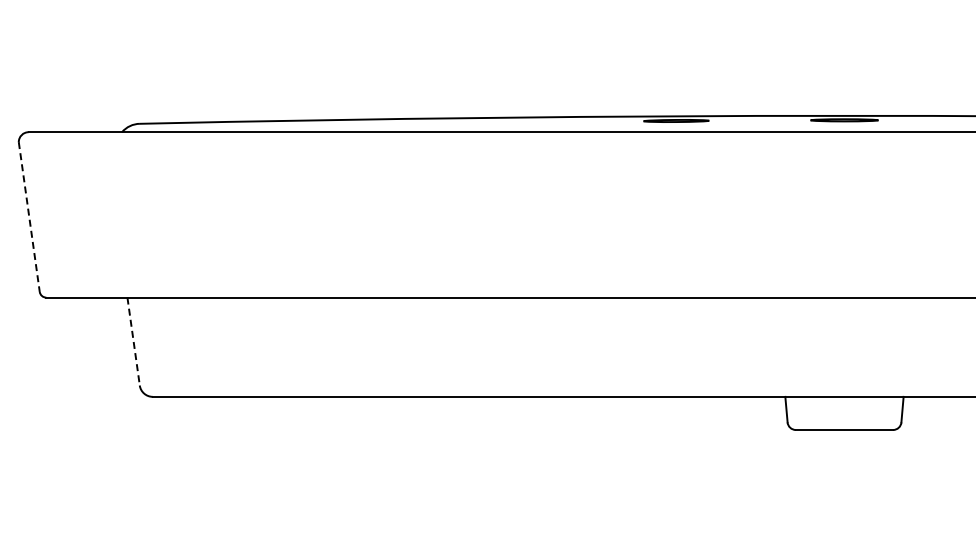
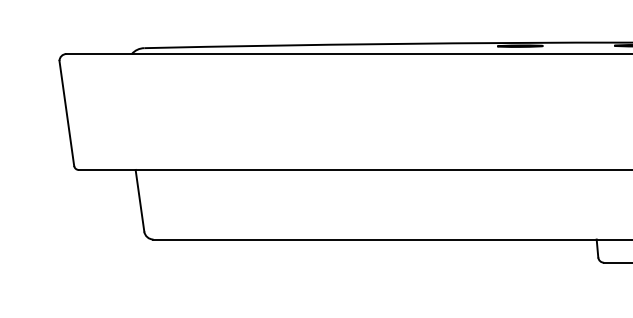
line: (29, 217) -> (67, 113), dashed -> solid
line: (133, 342) -> (139, 201), dashed -> solid

